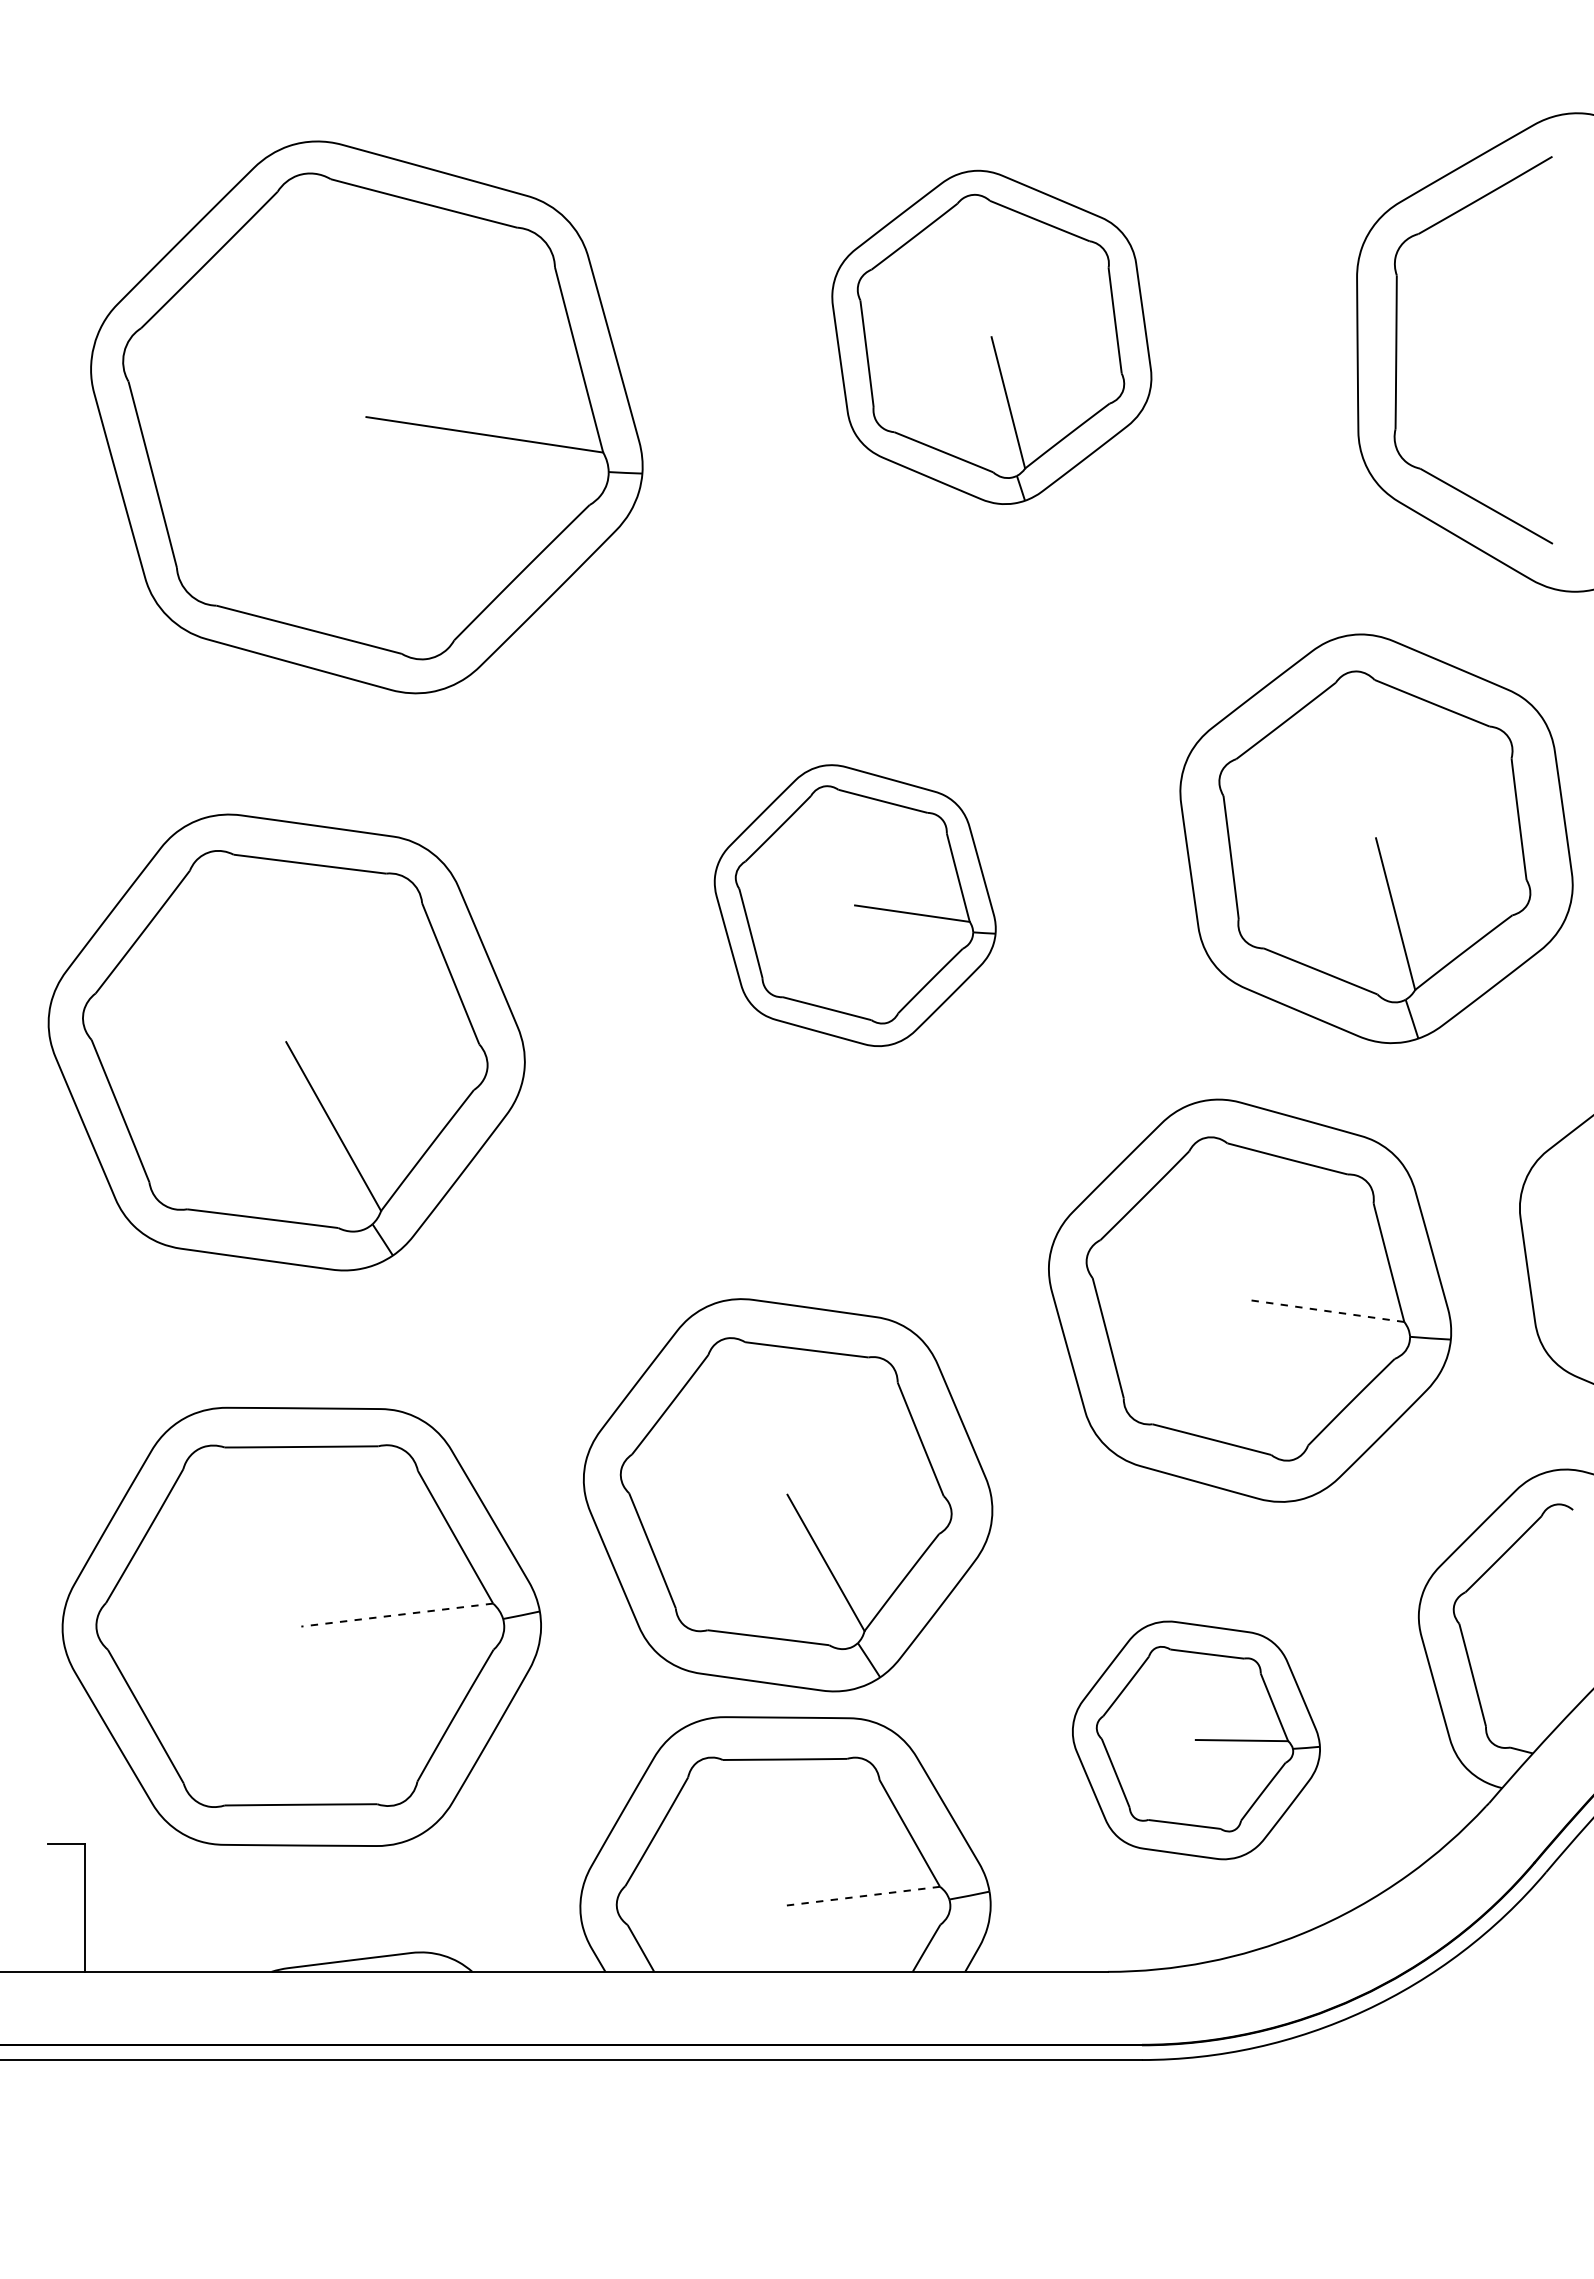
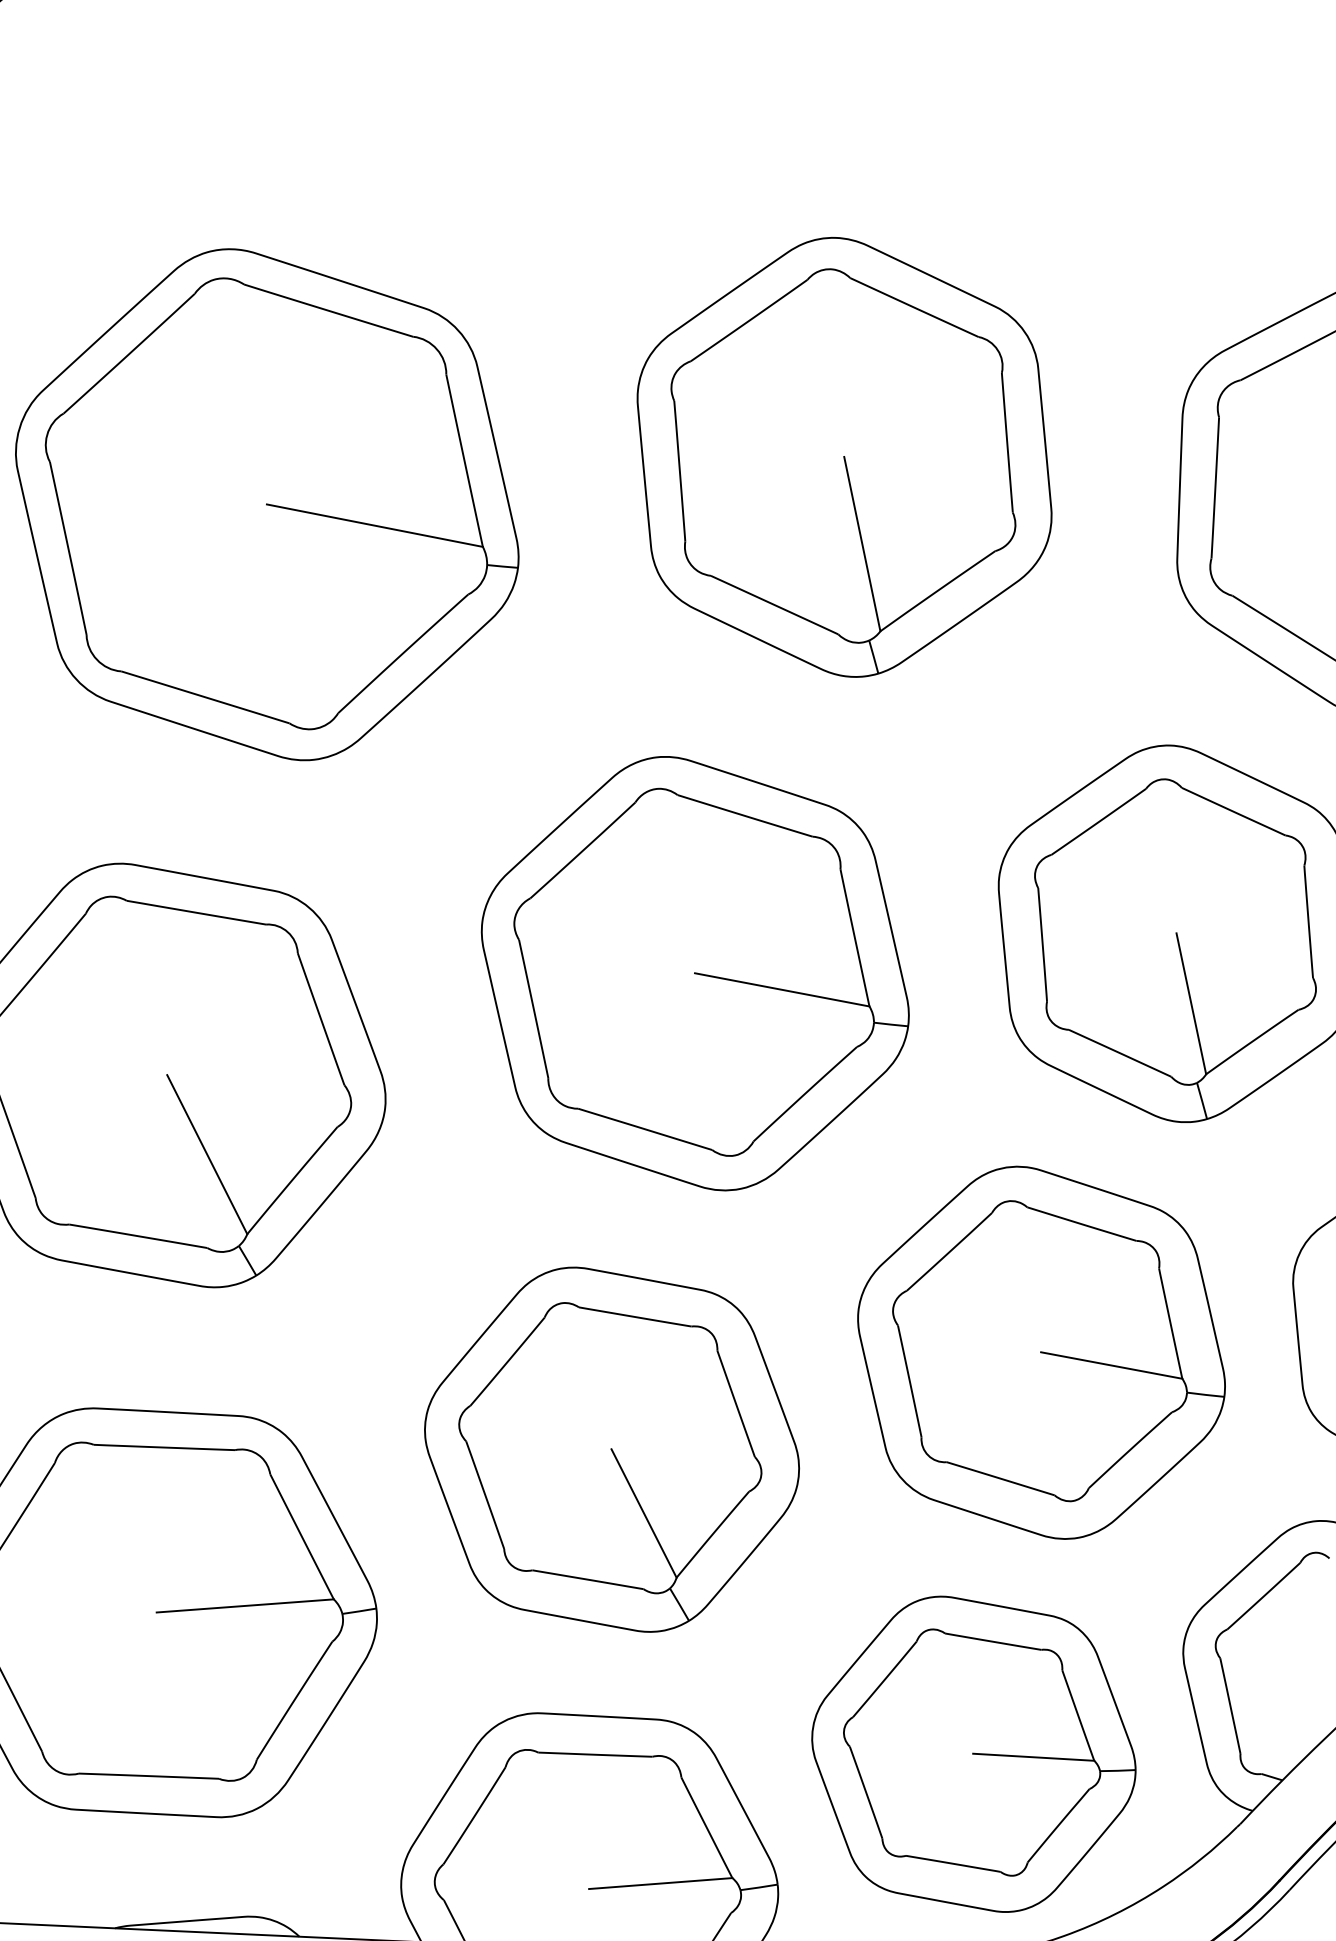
part: (991, 337) -> (844, 457), size x1.43
part: (855, 905) -> (695, 973), size x1.67
line: (1326, 1311) -> (1111, 1365), dashed -> solid
part: (787, 1495) -> (611, 1449), moved
line: (397, 1615) -> (245, 1606), dashed -> solid
part: (1196, 1740) -> (974, 1754), size x1.43
line: (861, 1896) -> (659, 1883), dashed -> solid

